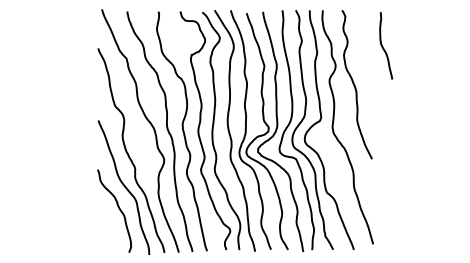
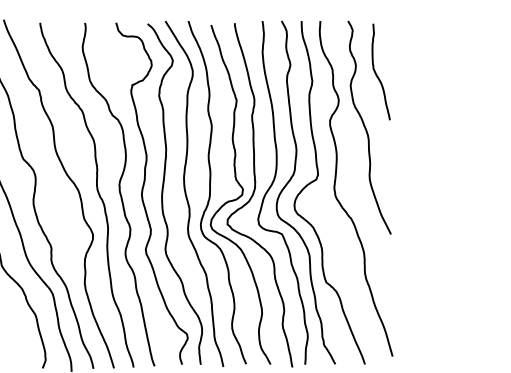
curve: (383, 46) -> (377, 72), moved

